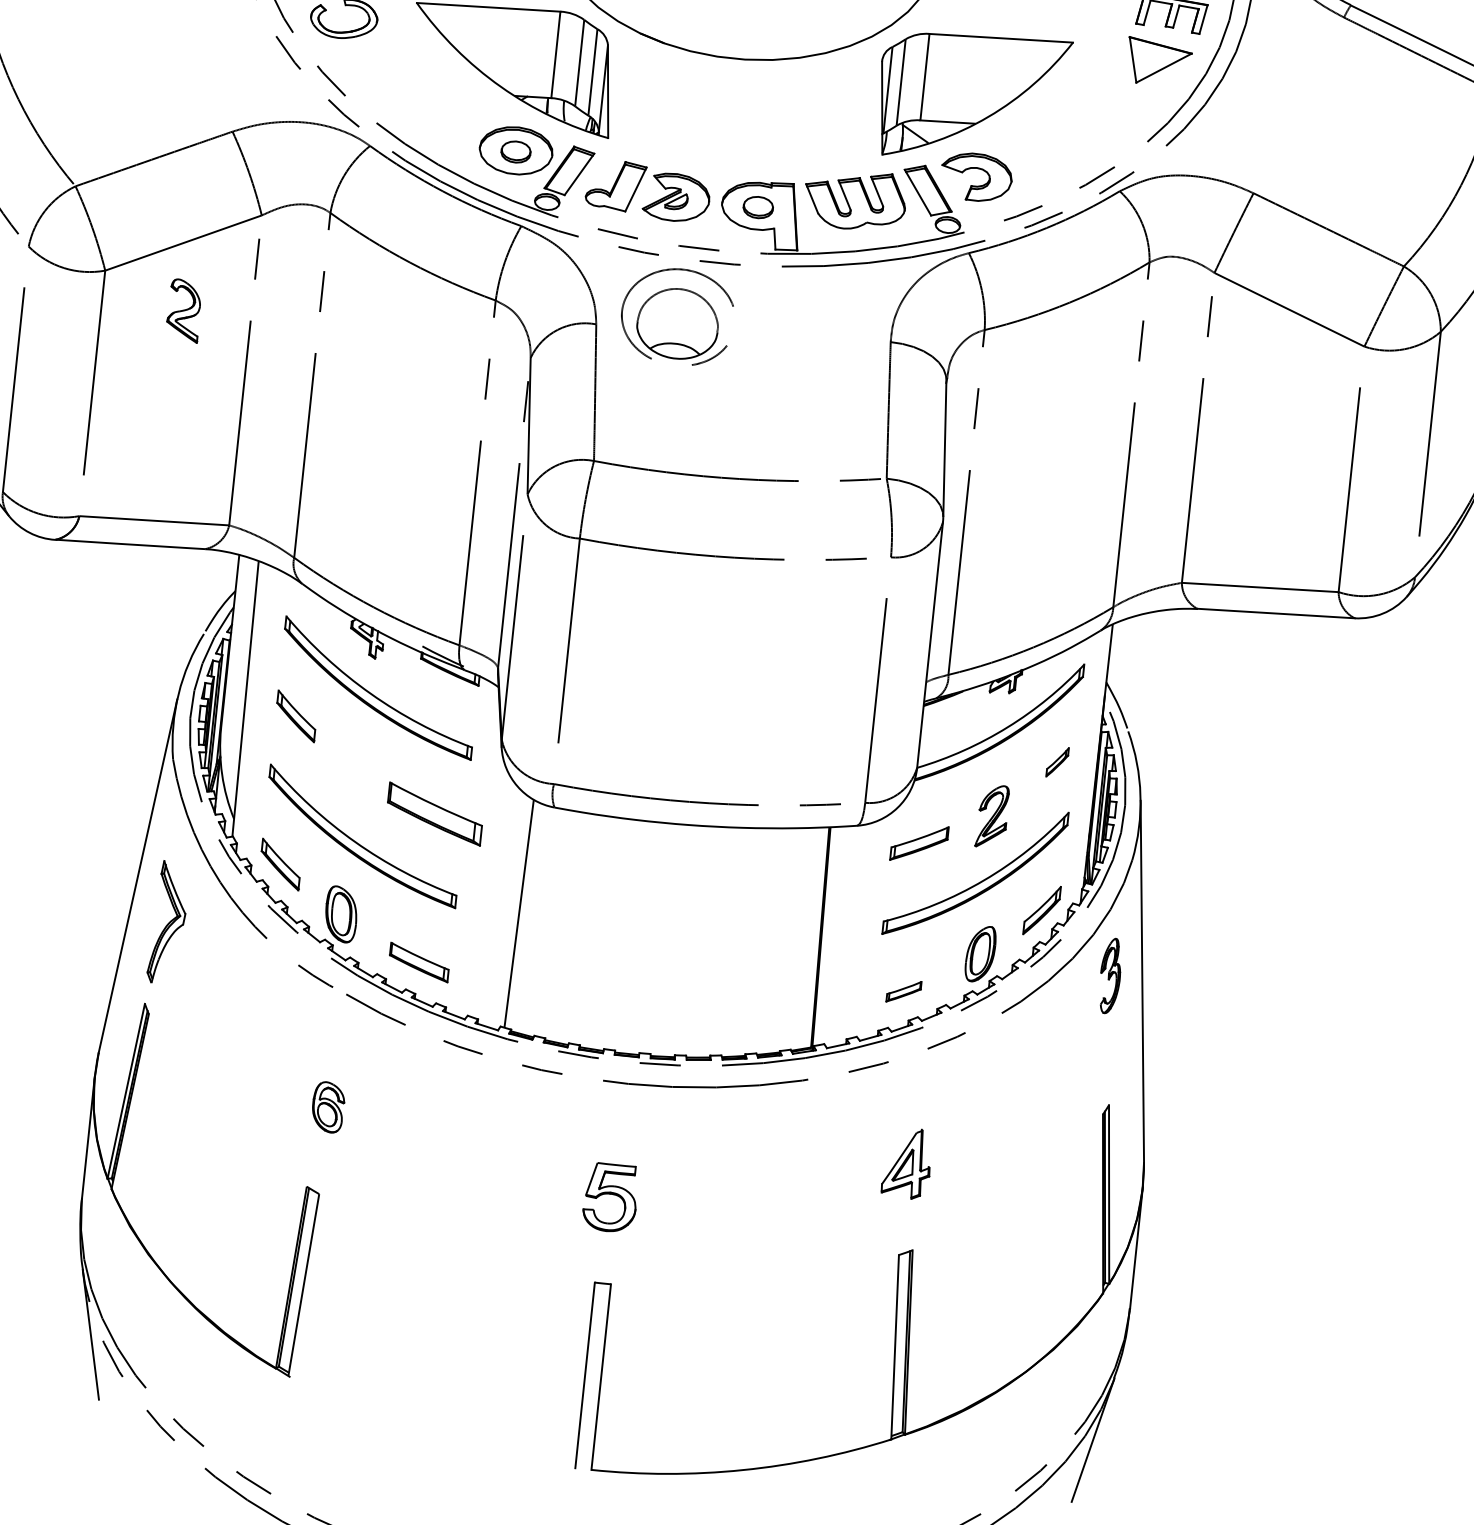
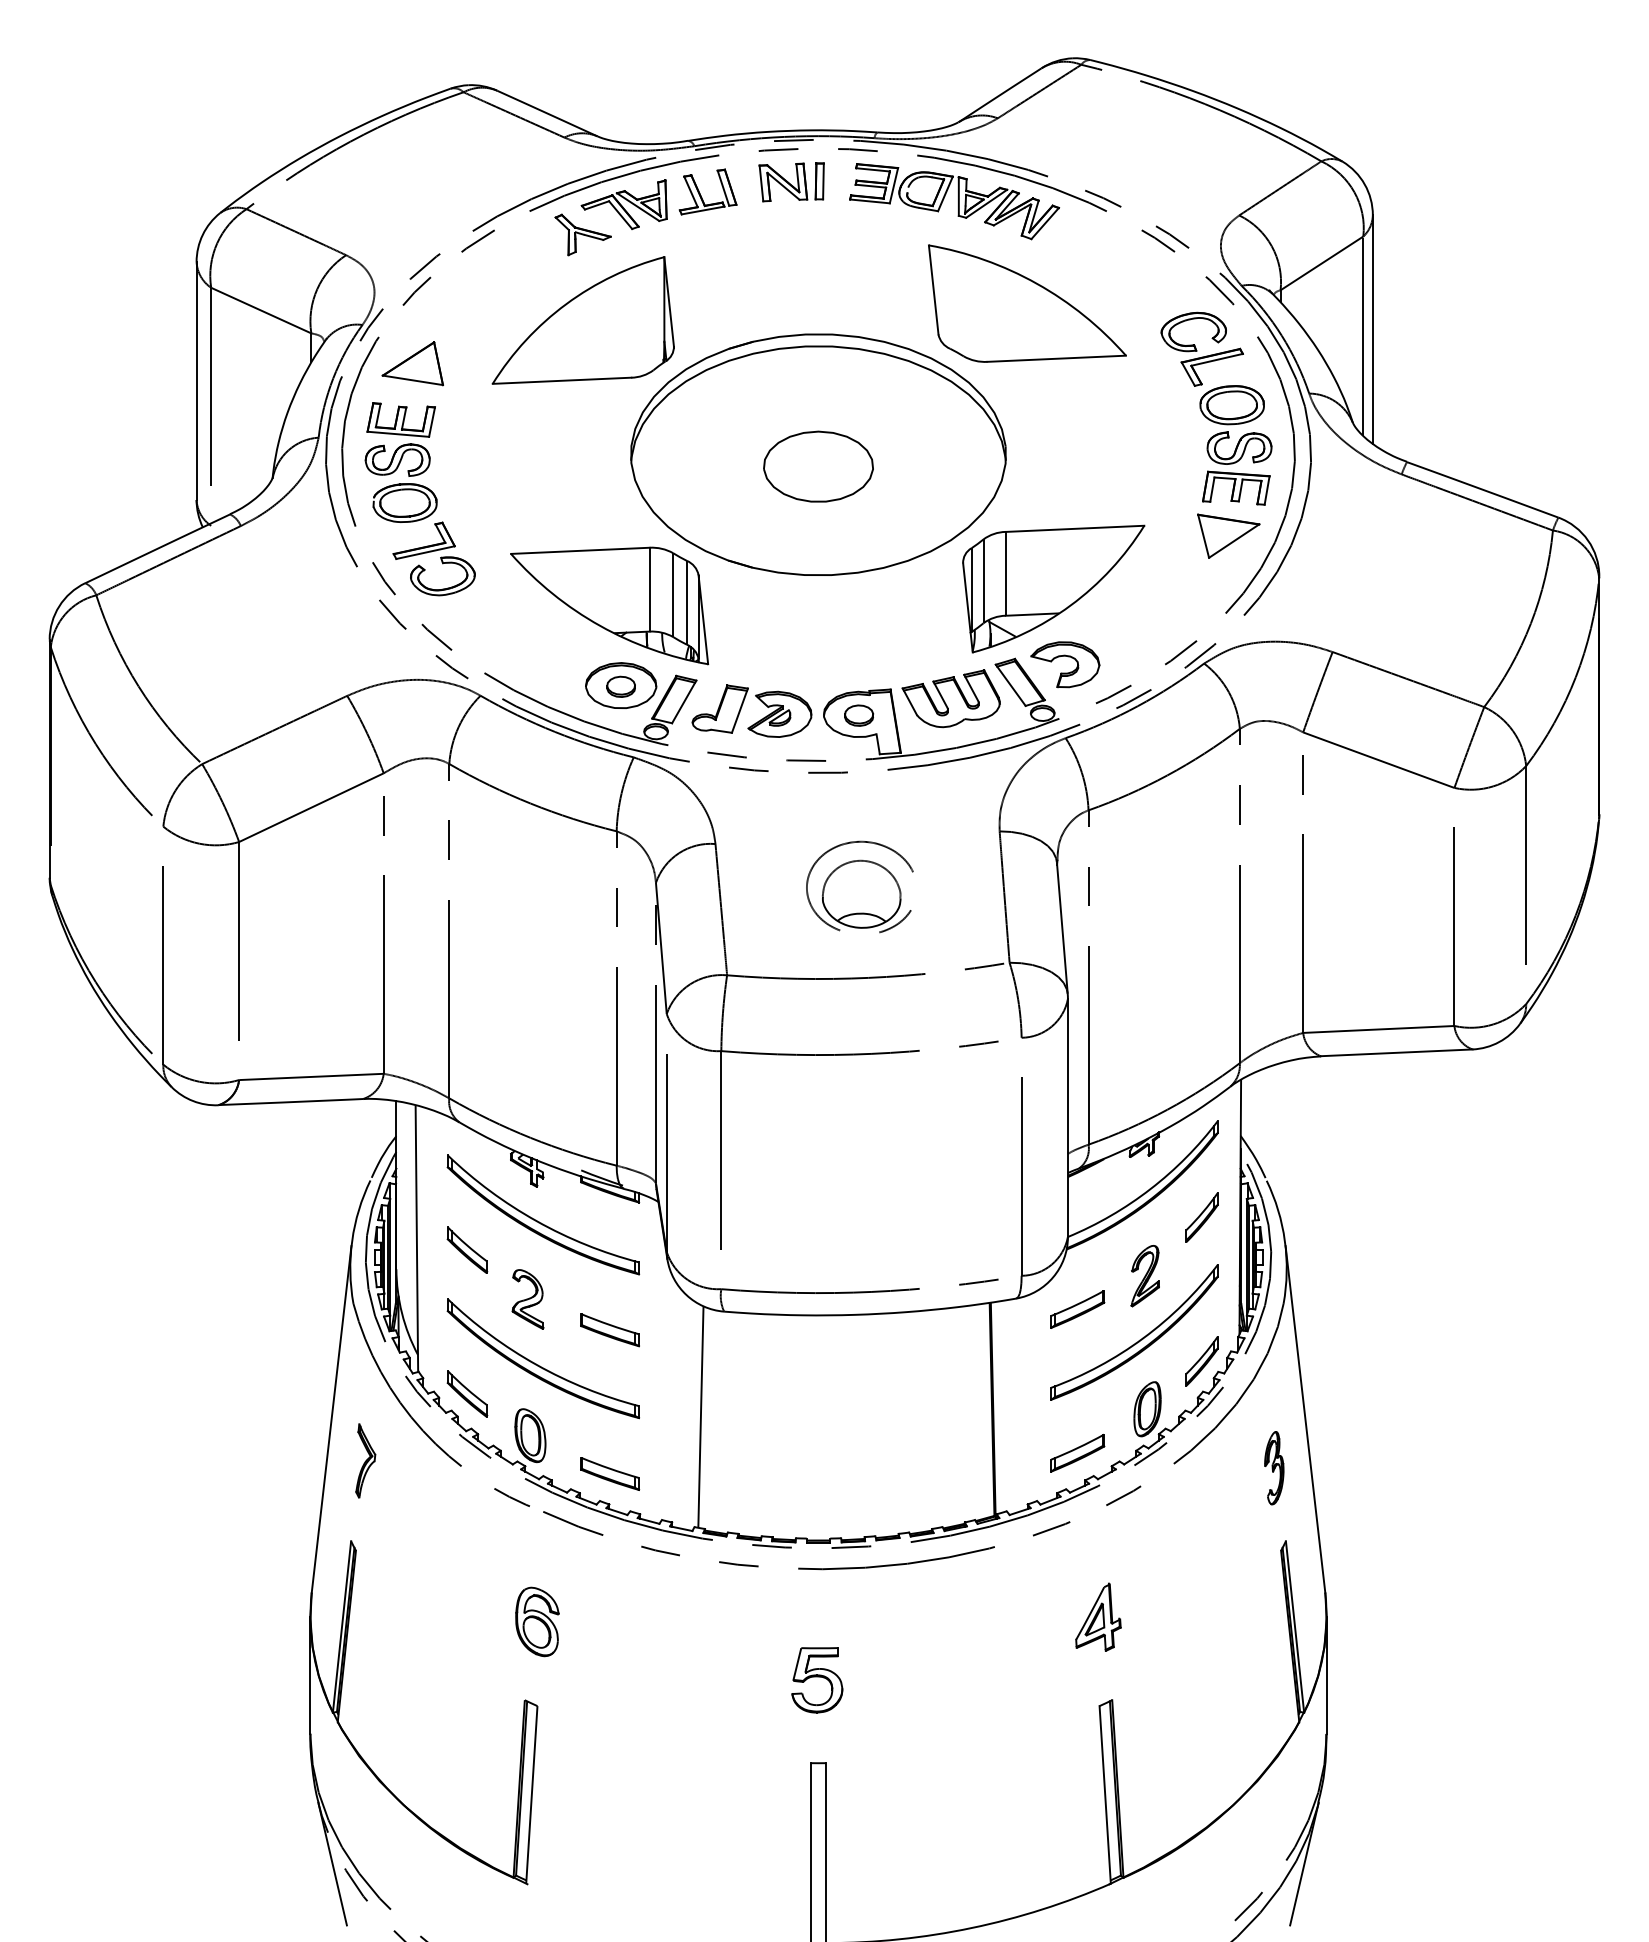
part: (183, 310) -> (527, 1299), moved
part: (676, 315) -> (859, 886), moved
part: (1057, 762) -> (1201, 1217), size x1.67
part: (434, 814) -> (609, 1330), size x0.62
part: (168, 922) -> (365, 1460), size x0.62
part: (1110, 976) -> (1274, 1468), moved
part: (903, 991) -> (1077, 1452), size x1.67
part: (328, 1106) -> (537, 1621), size x1.43

